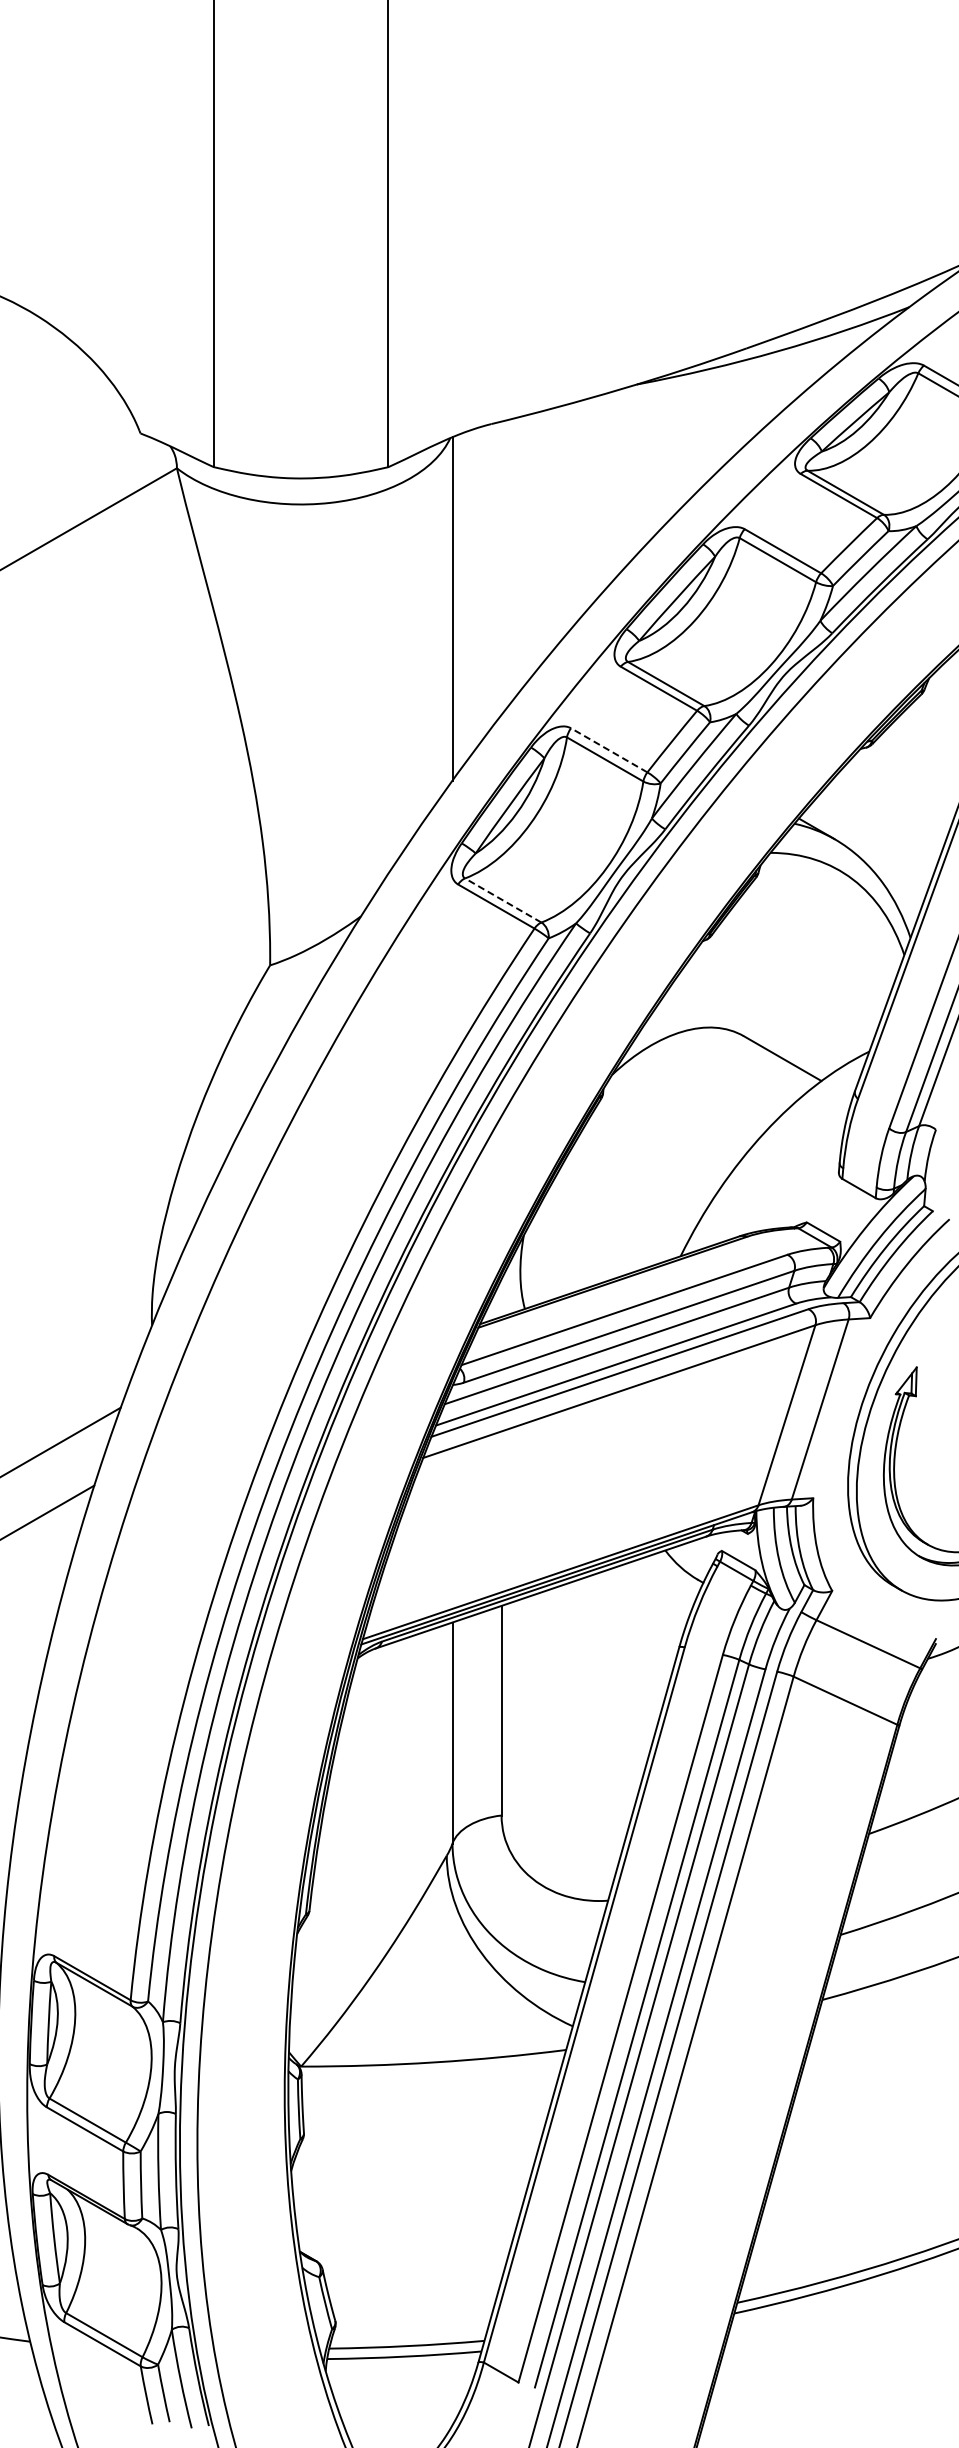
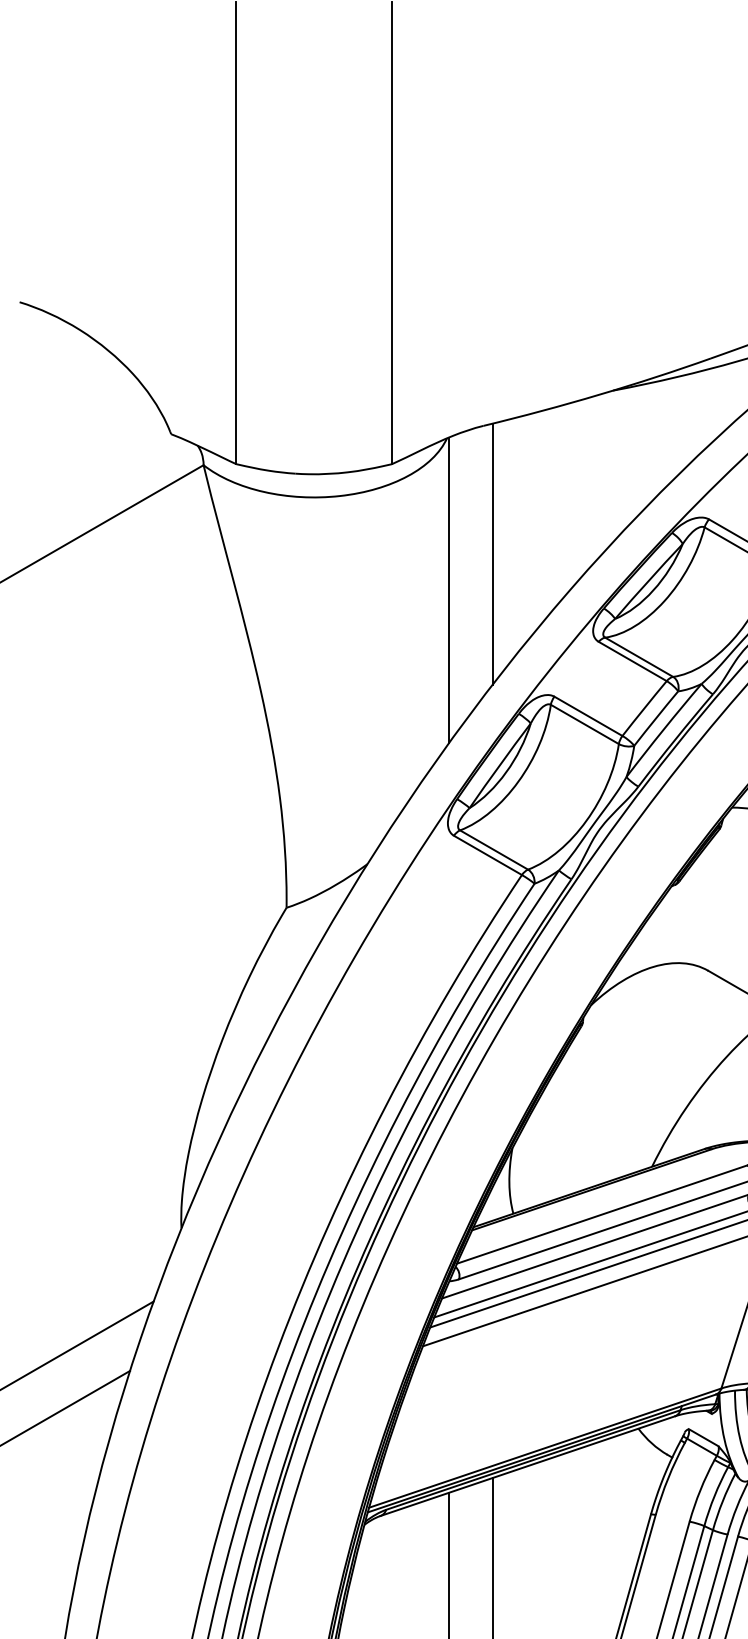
line: (501, 567) -> (492, 553), added
line: (608, 750) -> (587, 716), dashed -> solid
line: (502, 900) -> (493, 850), dashed -> solid

